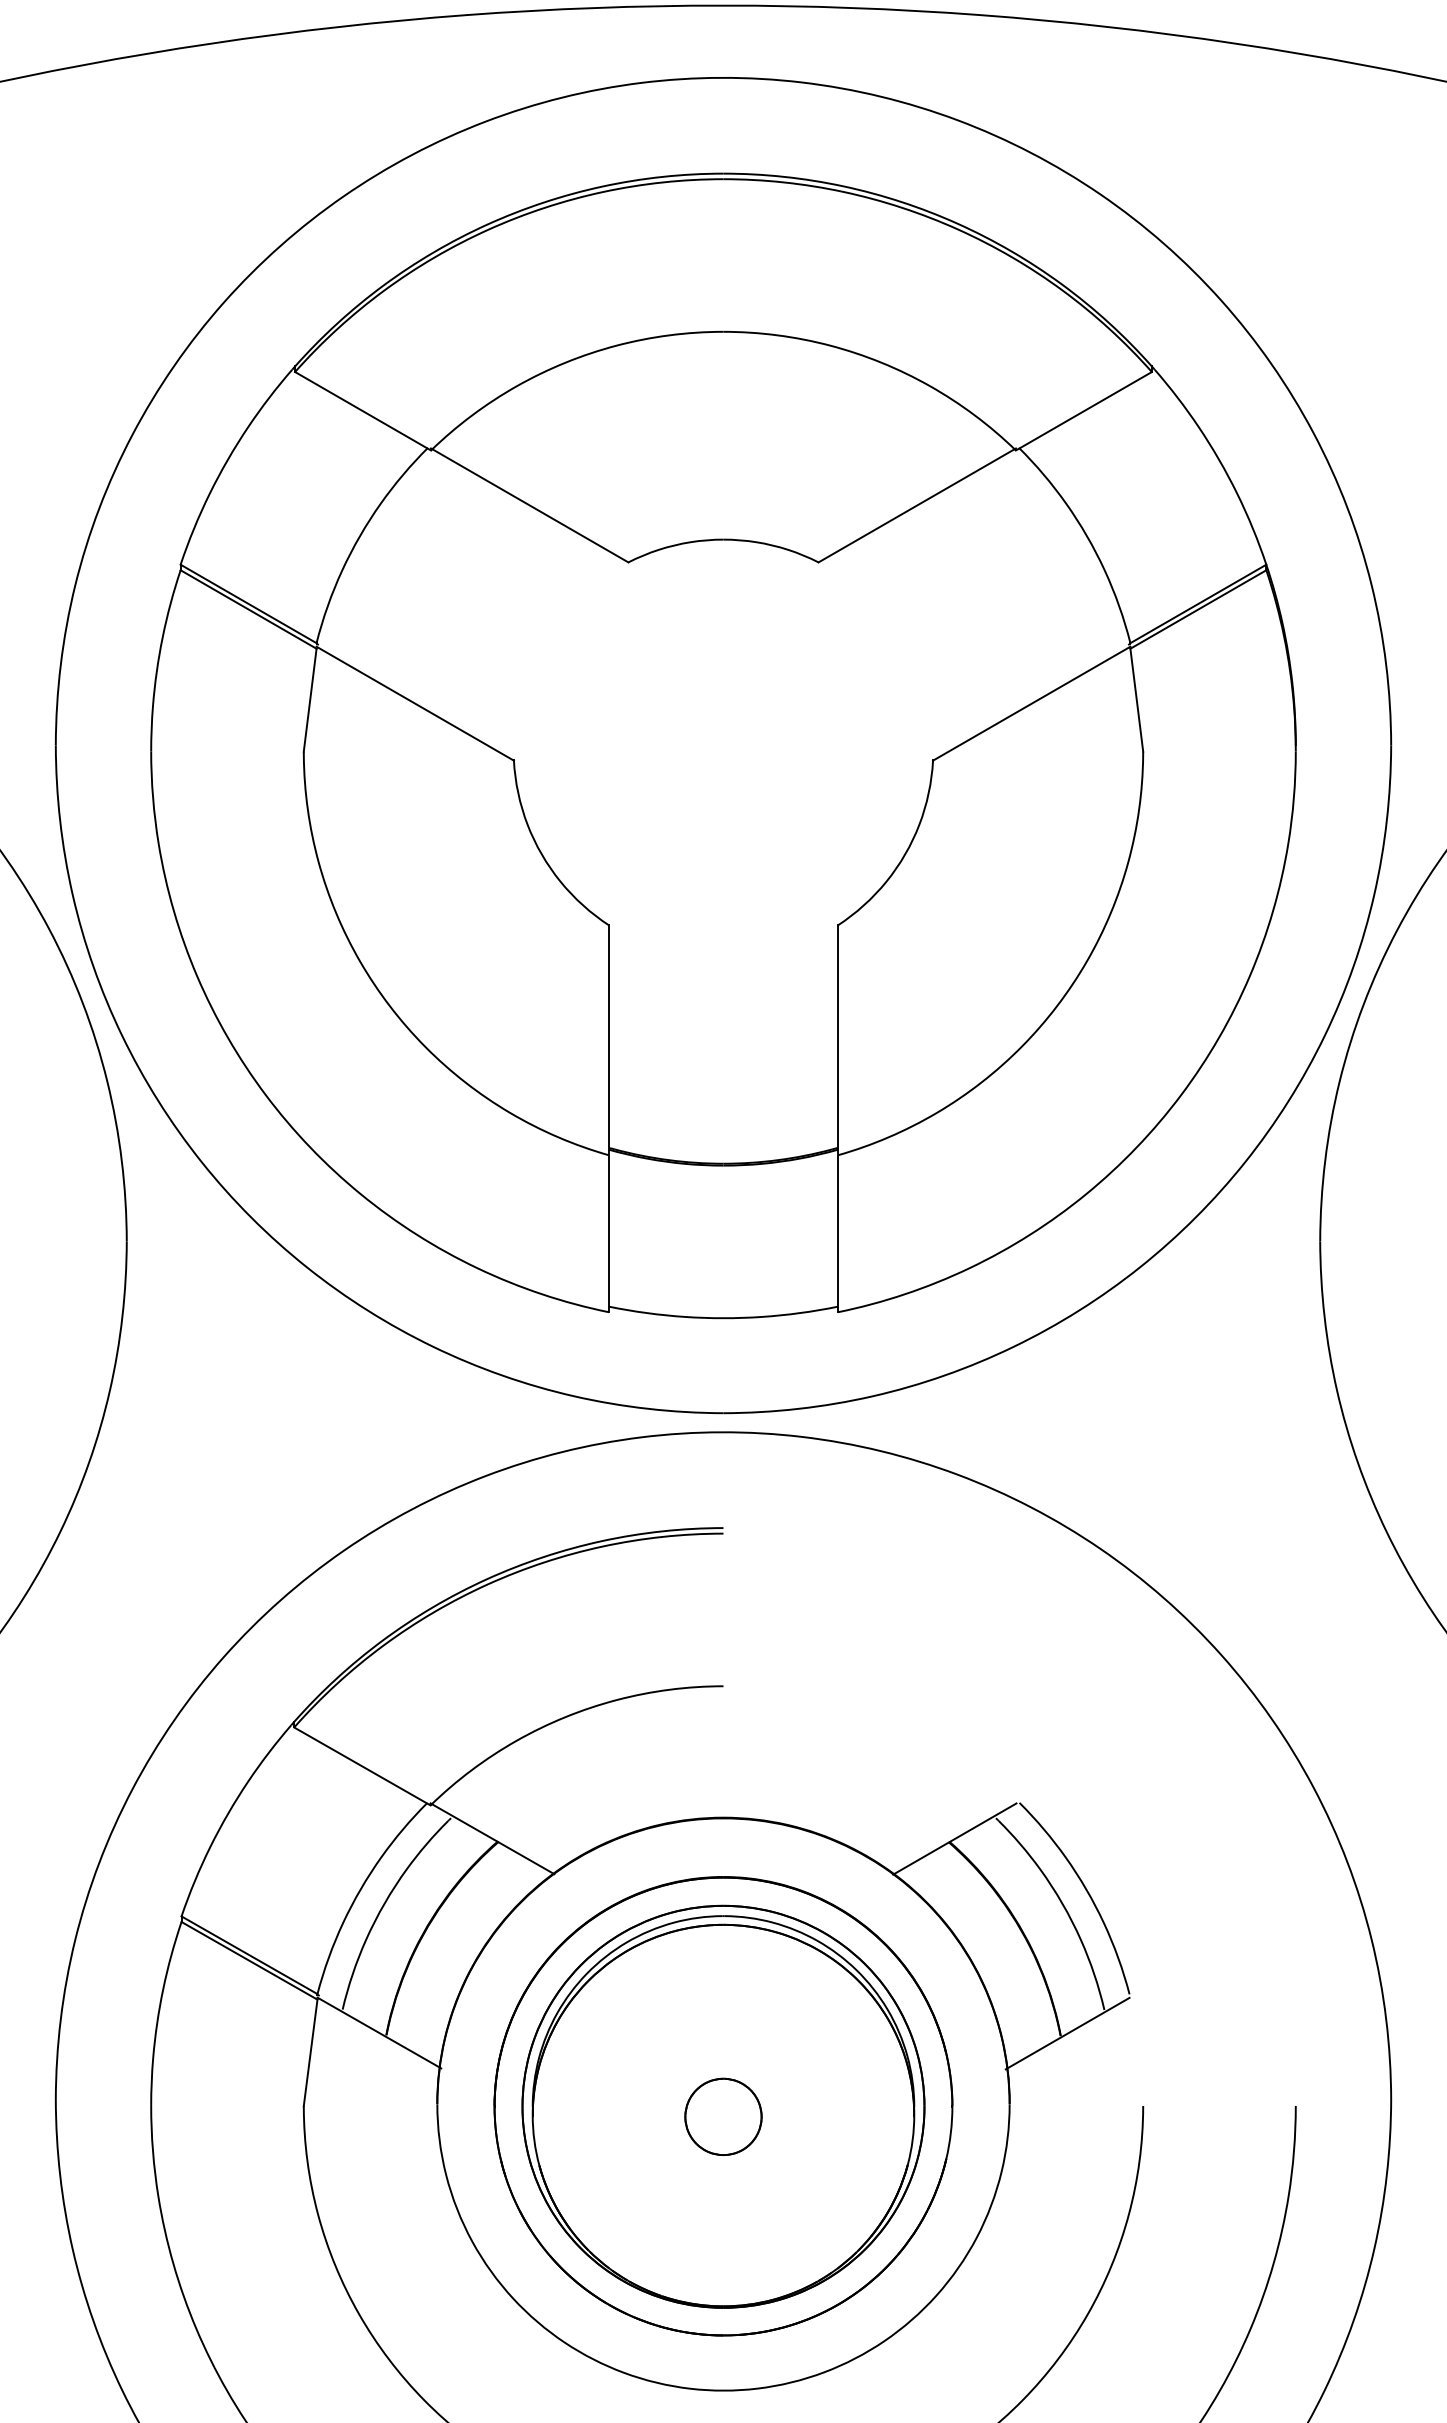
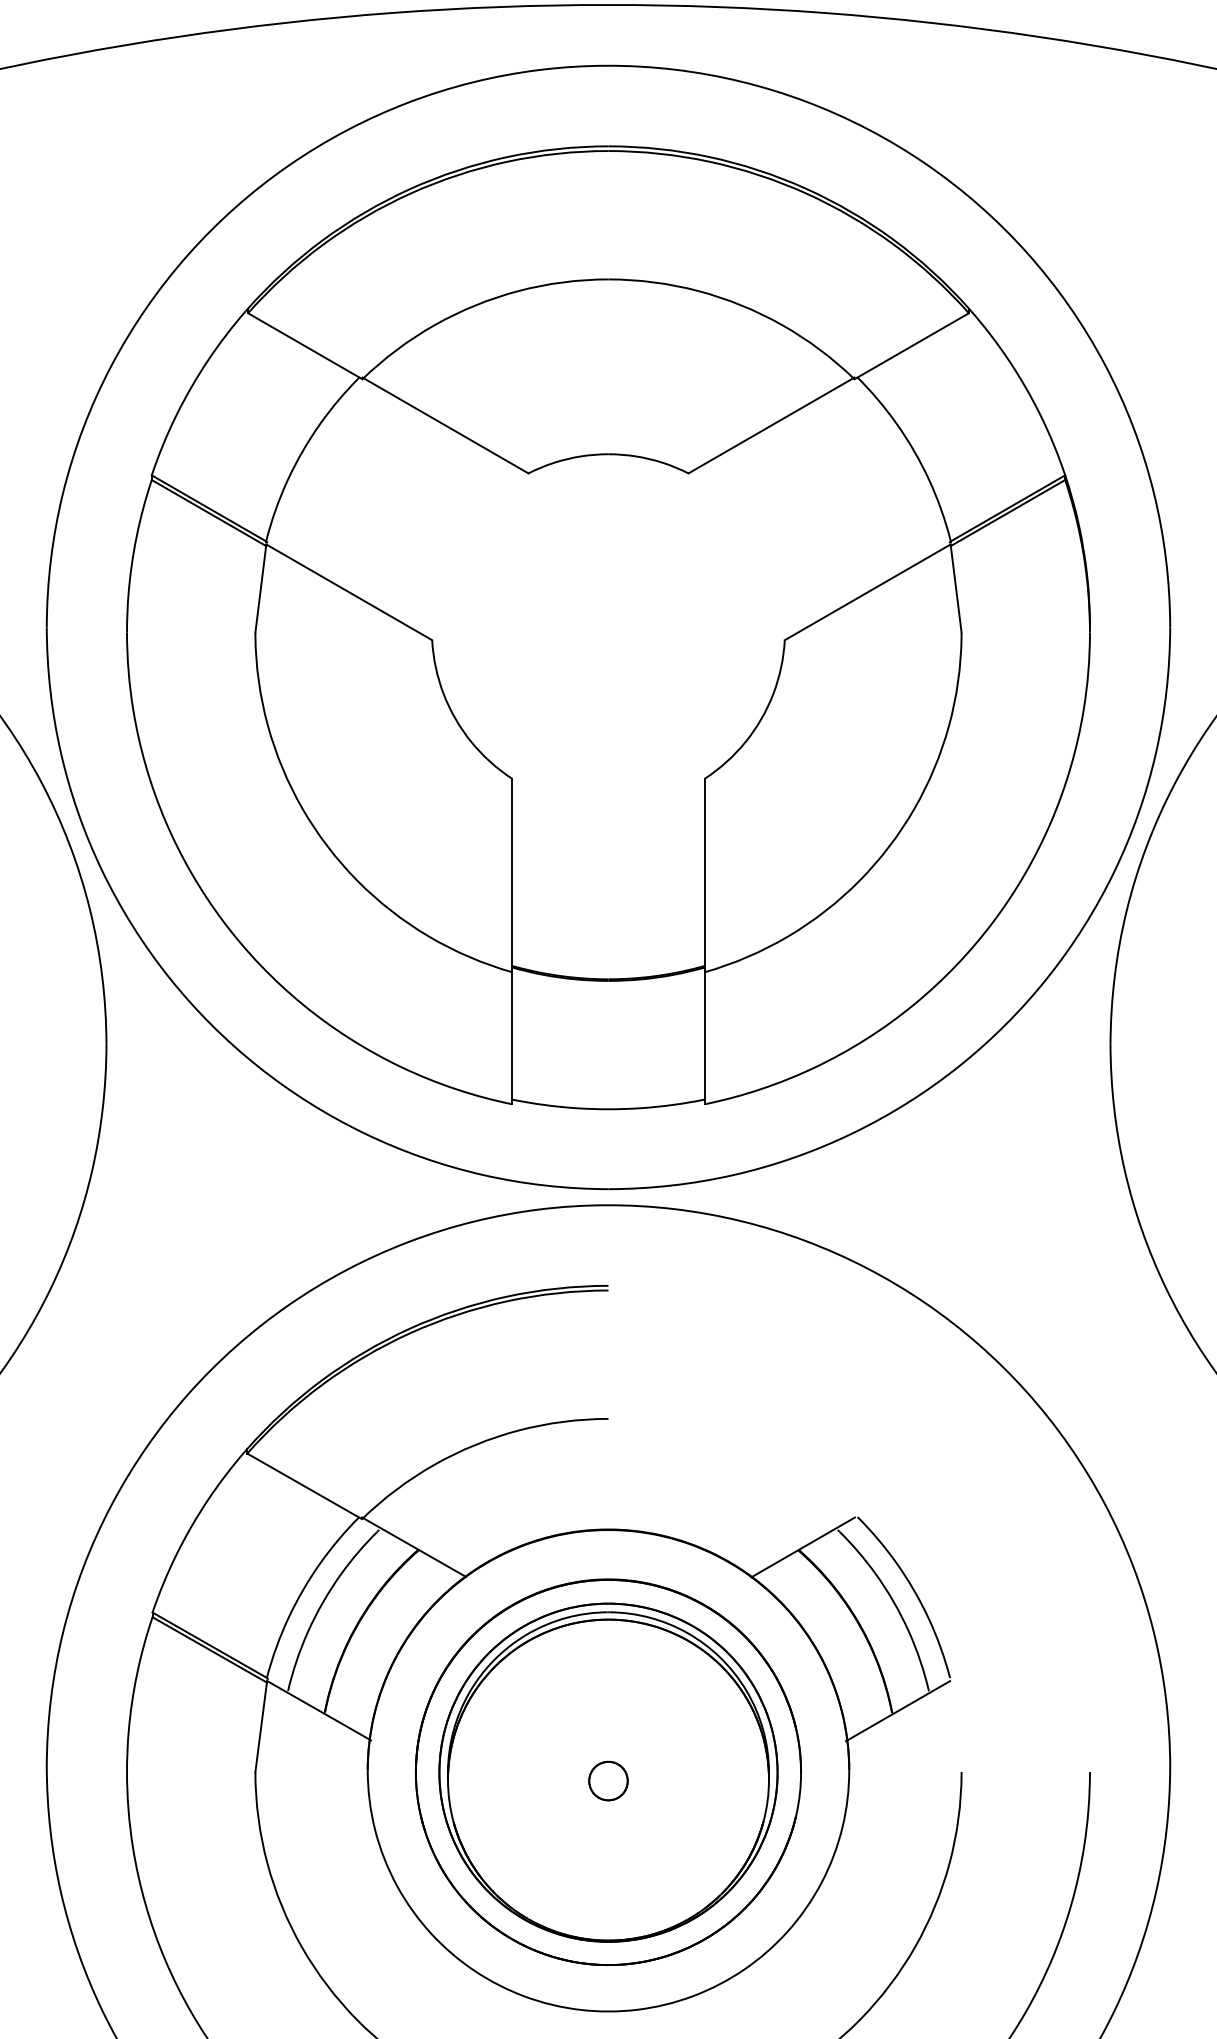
part: (723, 2116) -> (608, 1780), size x0.6

